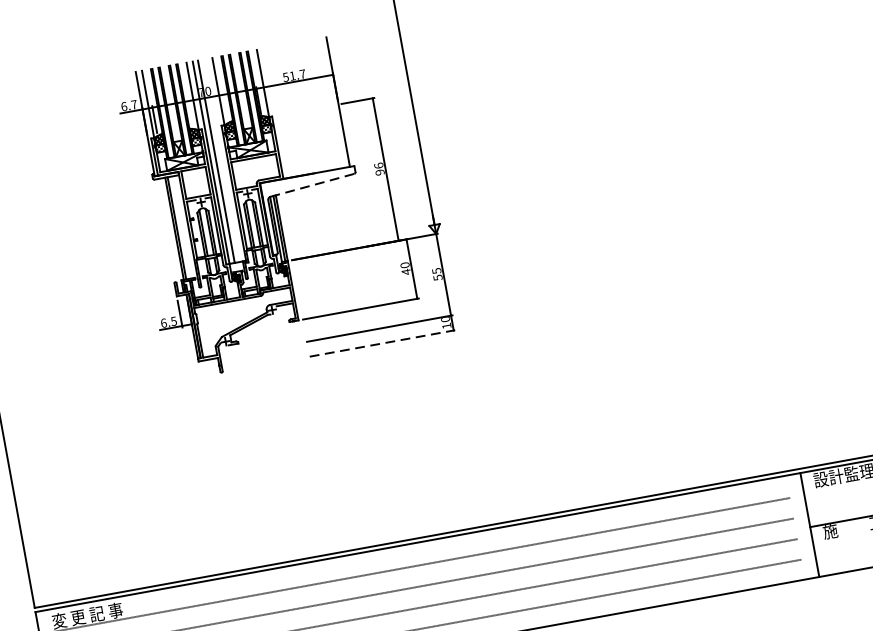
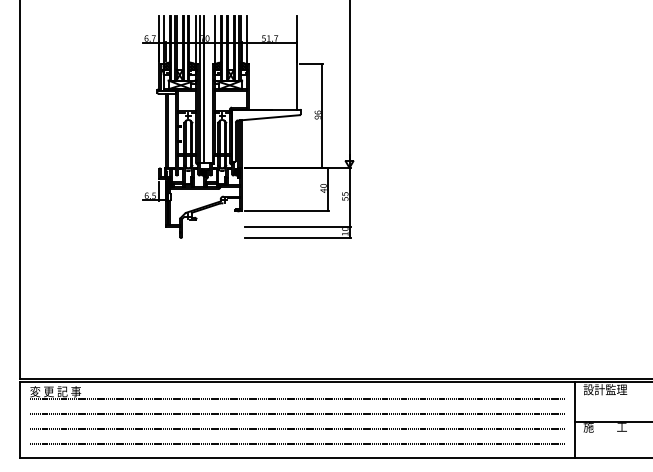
line: (313, 184) -> (269, 117), dashed -> solid
line: (382, 344) -> (297, 238), dashed -> solid

